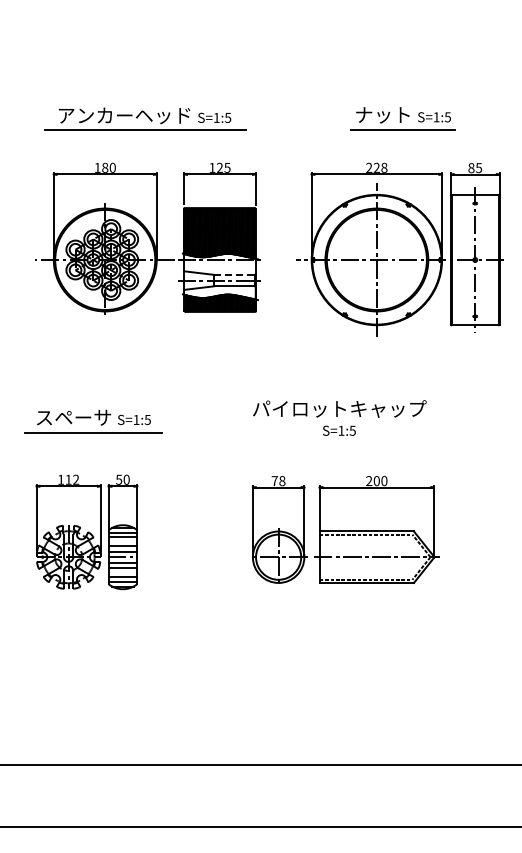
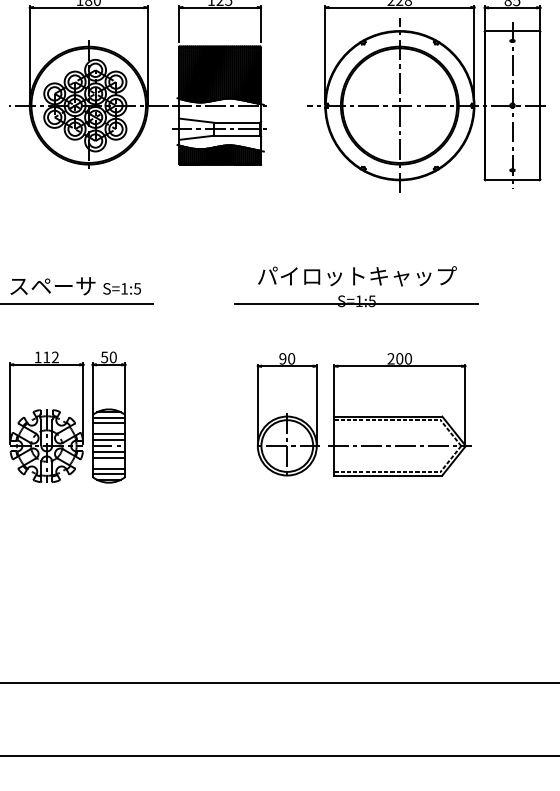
line: (235, 274) -> (237, 122), dashed -> solid
line: (339, 432) -> (357, 303), added
text: (278, 481) -> (287, 359), 78 -> 90

